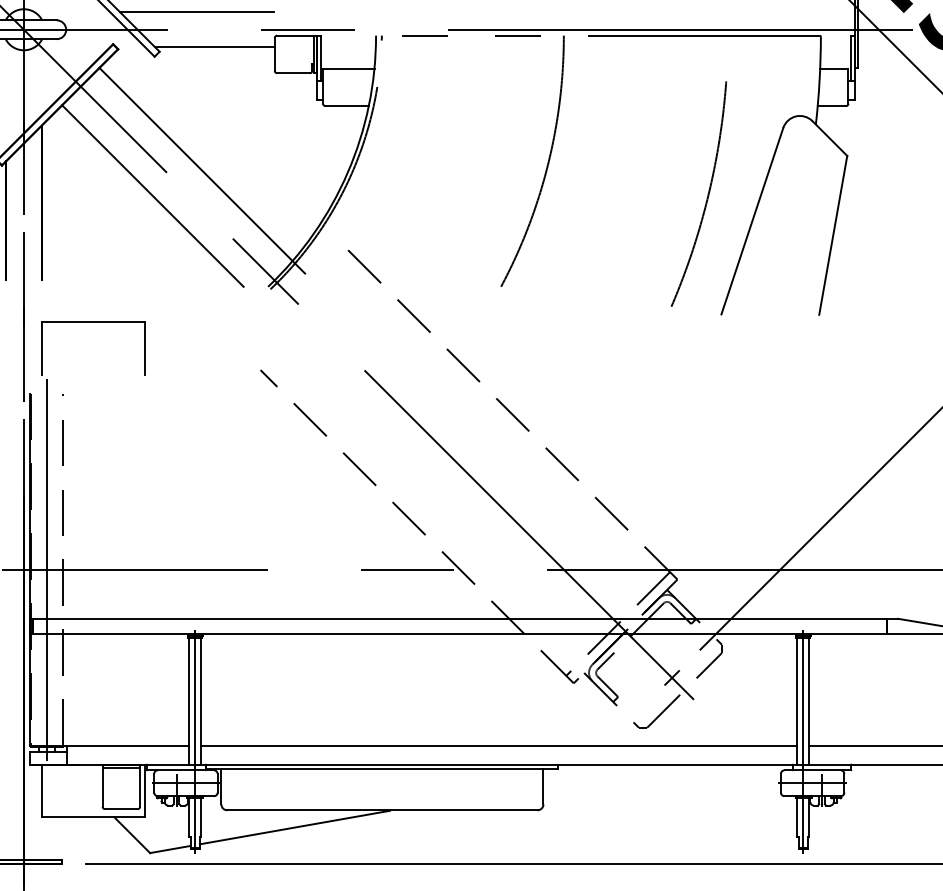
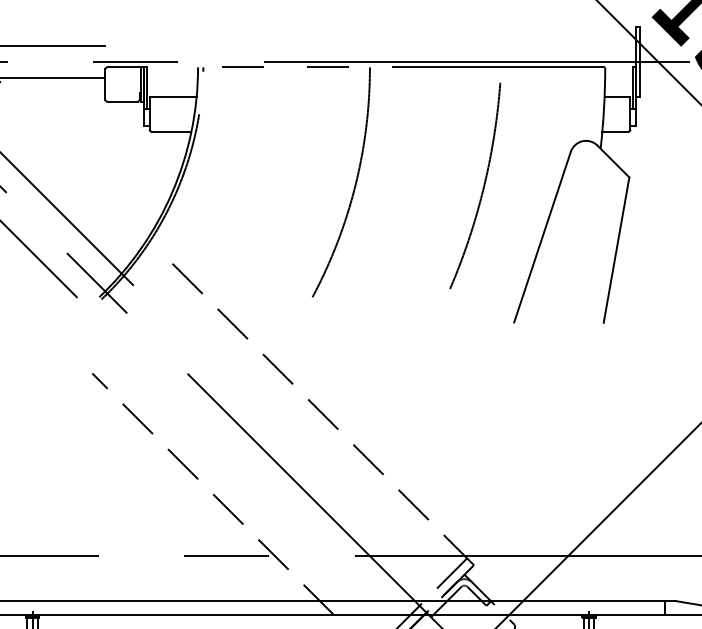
part: (707, 194) -> (483, 186), moved

